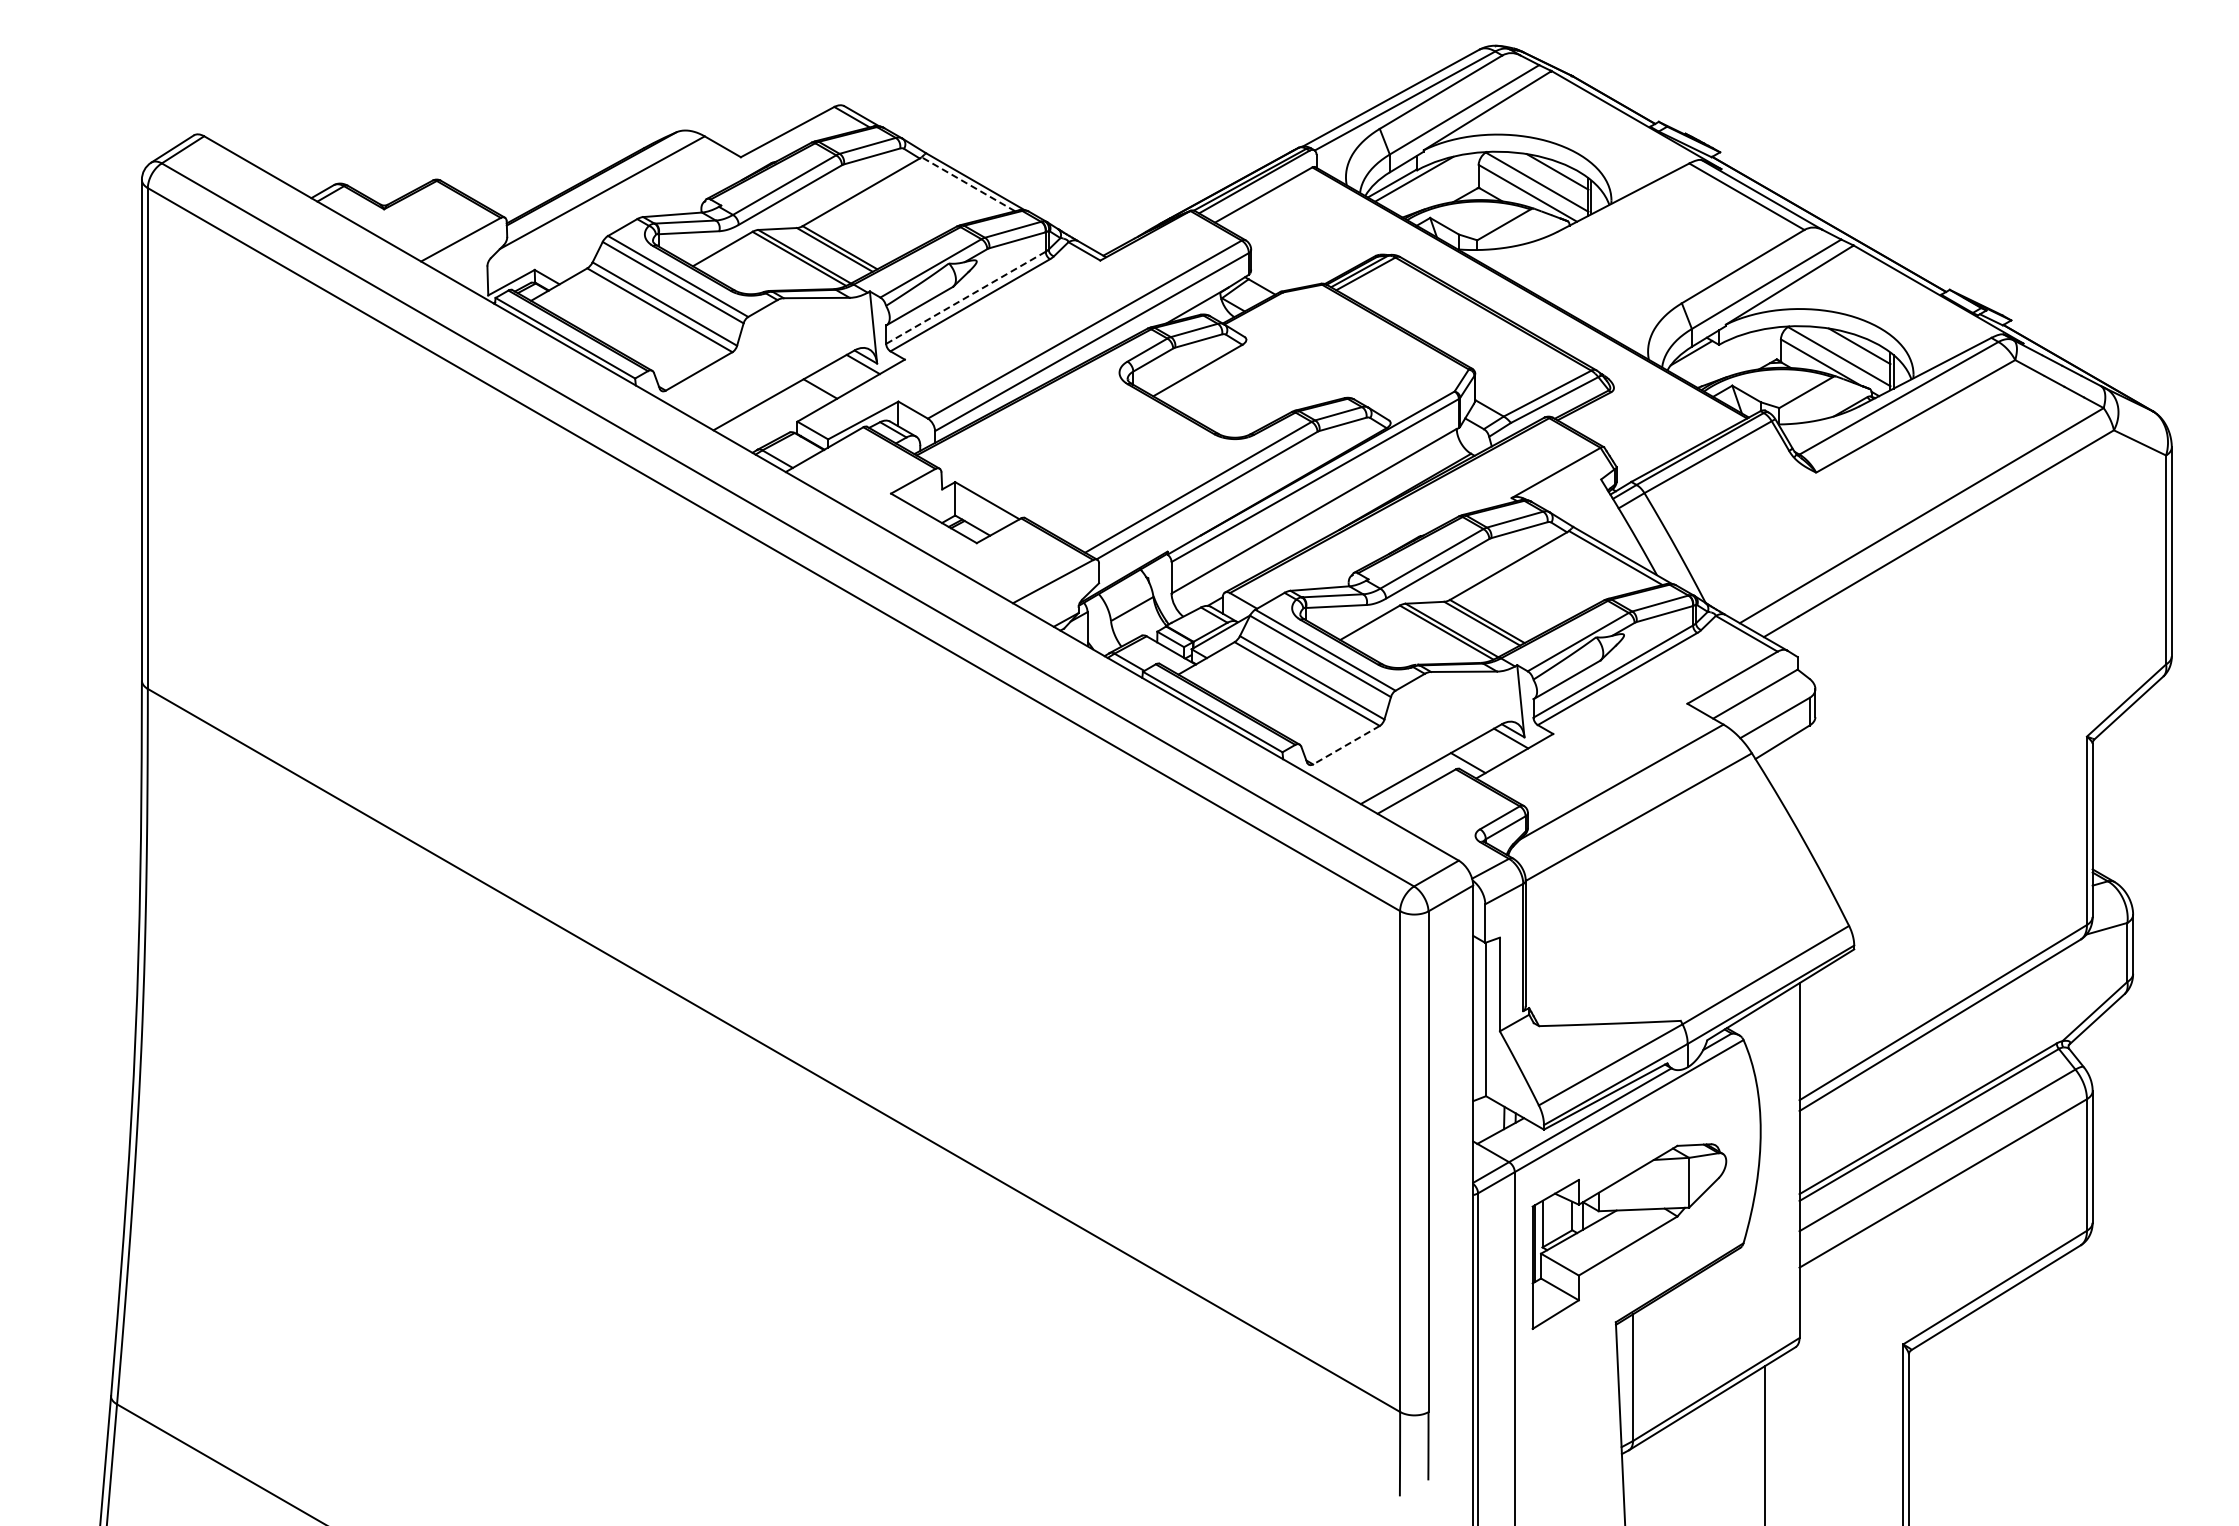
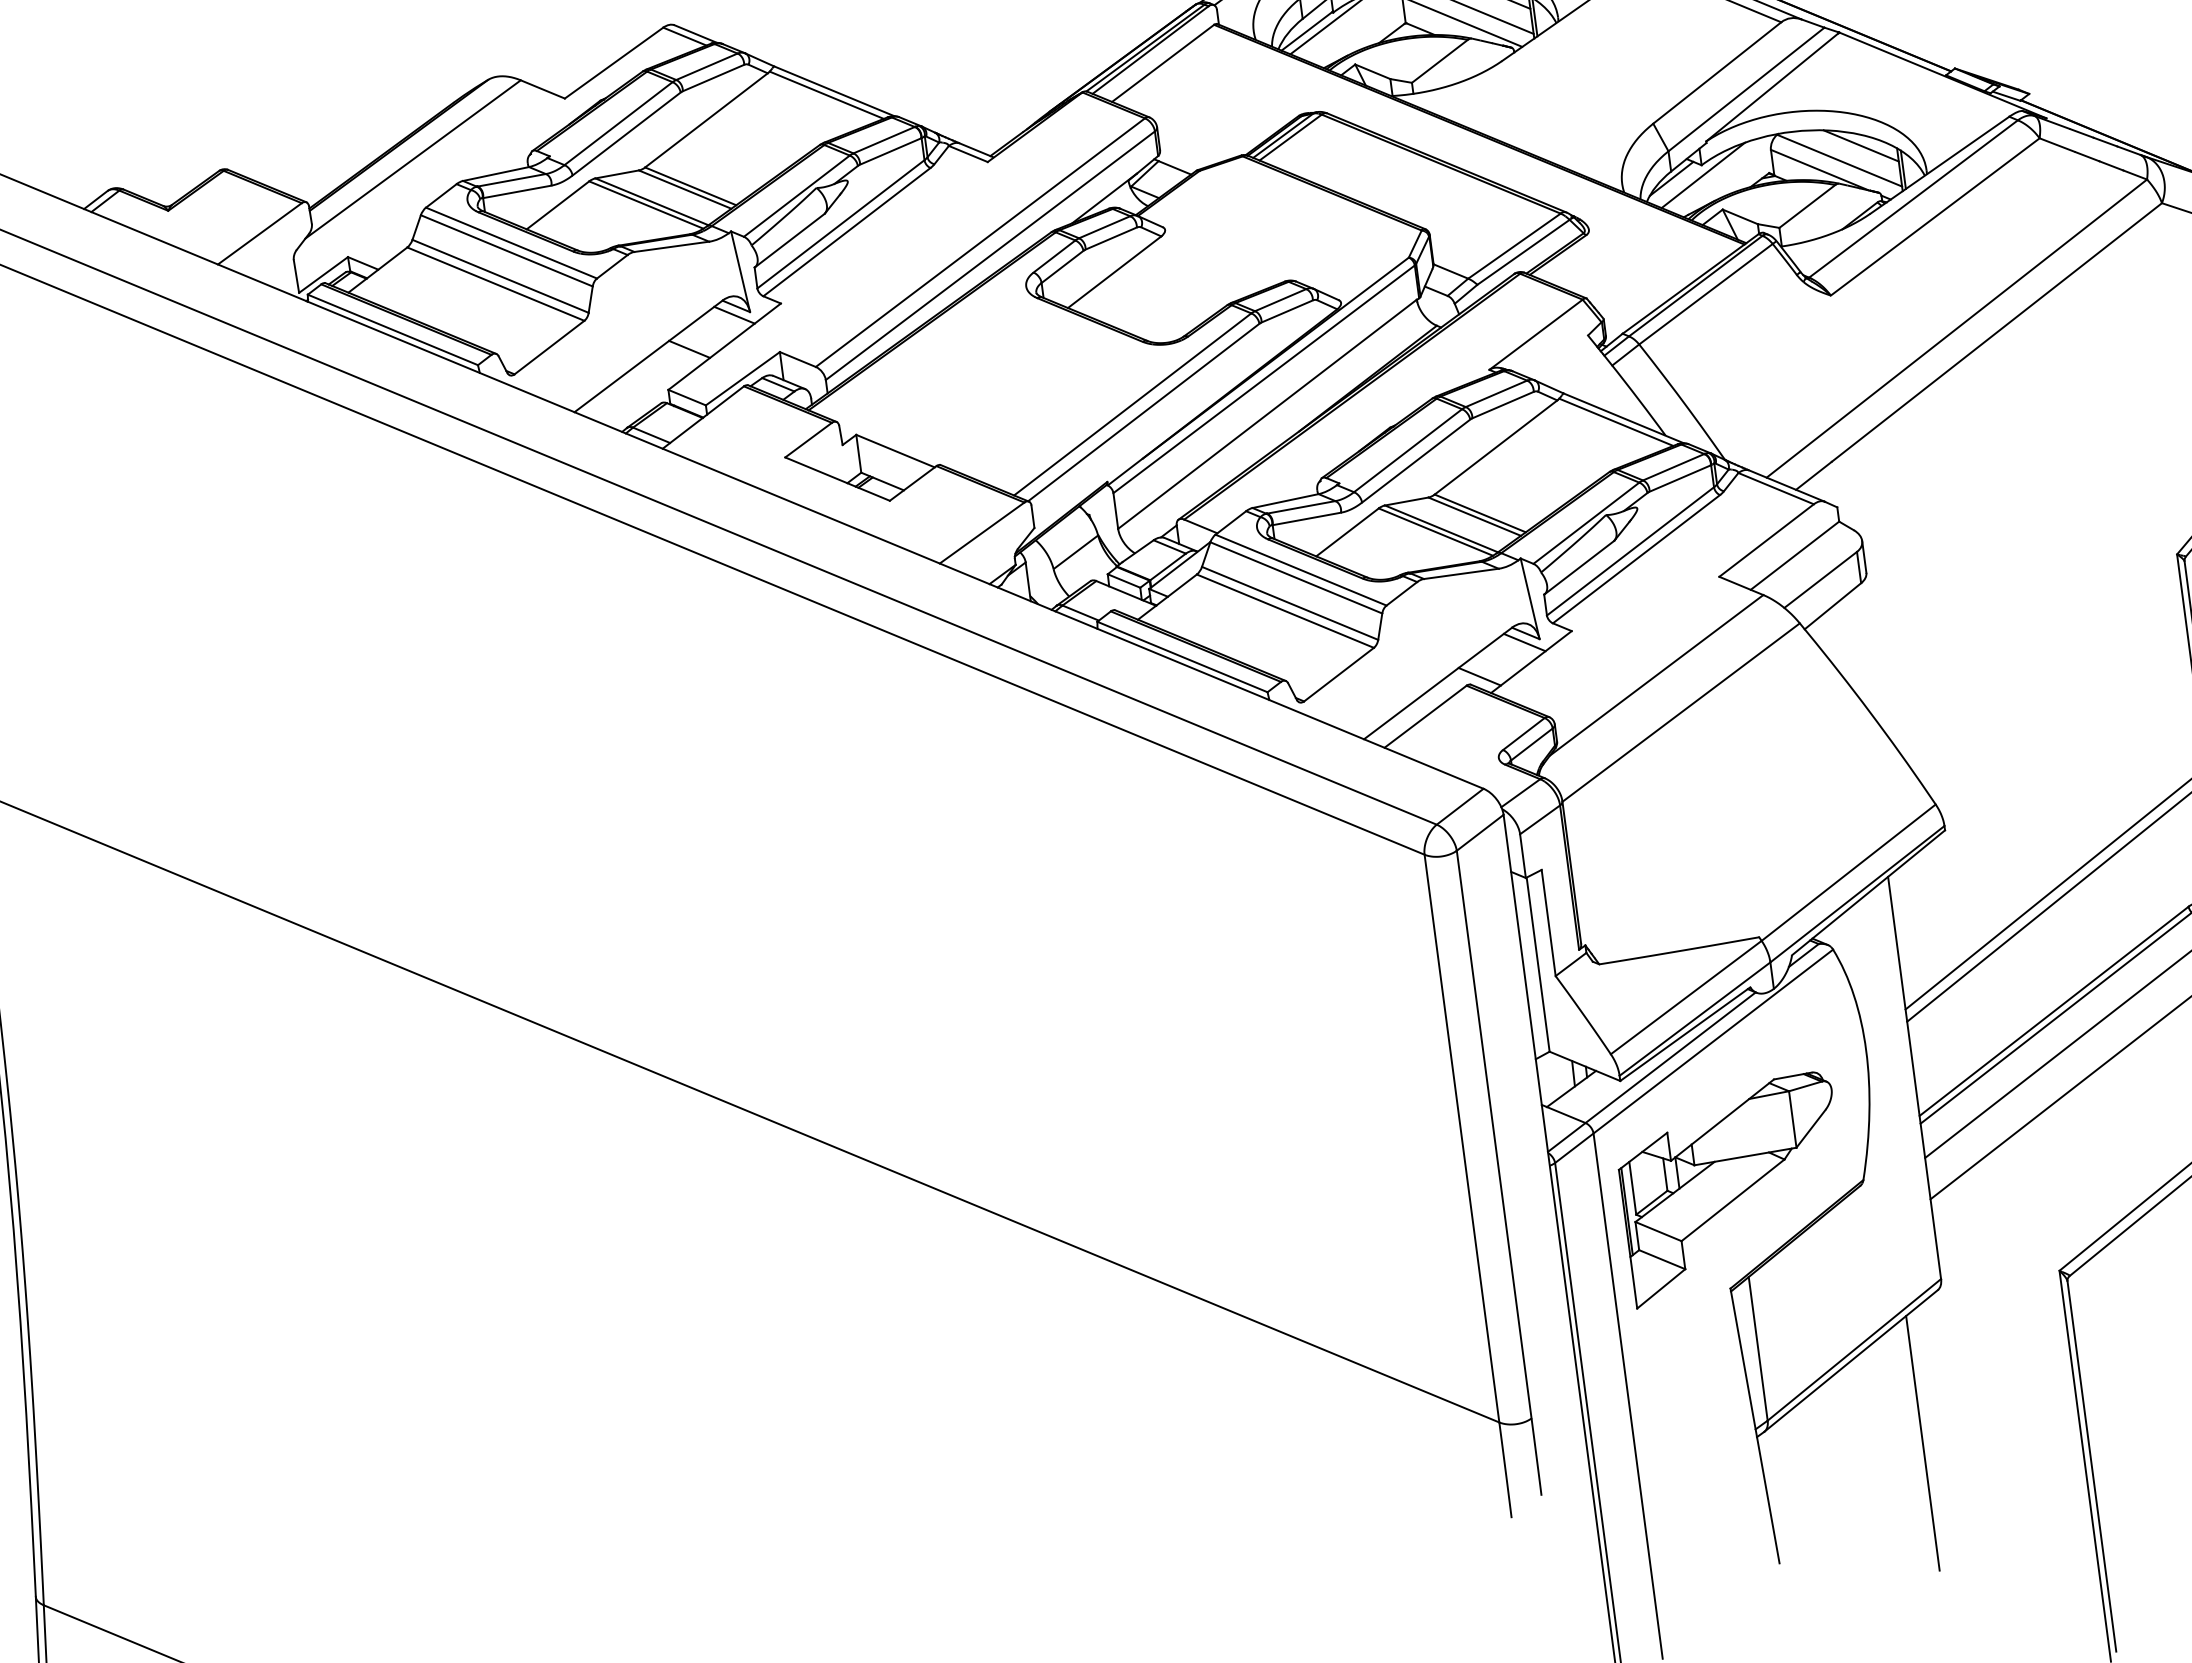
line: (968, 184) -> (826, 95), dashed -> solid
line: (966, 297) -> (841, 223), dashed -> solid
line: (1719, 353) -> (1703, 174), added
line: (1346, 745) -> (1339, 674), dashed -> solid

